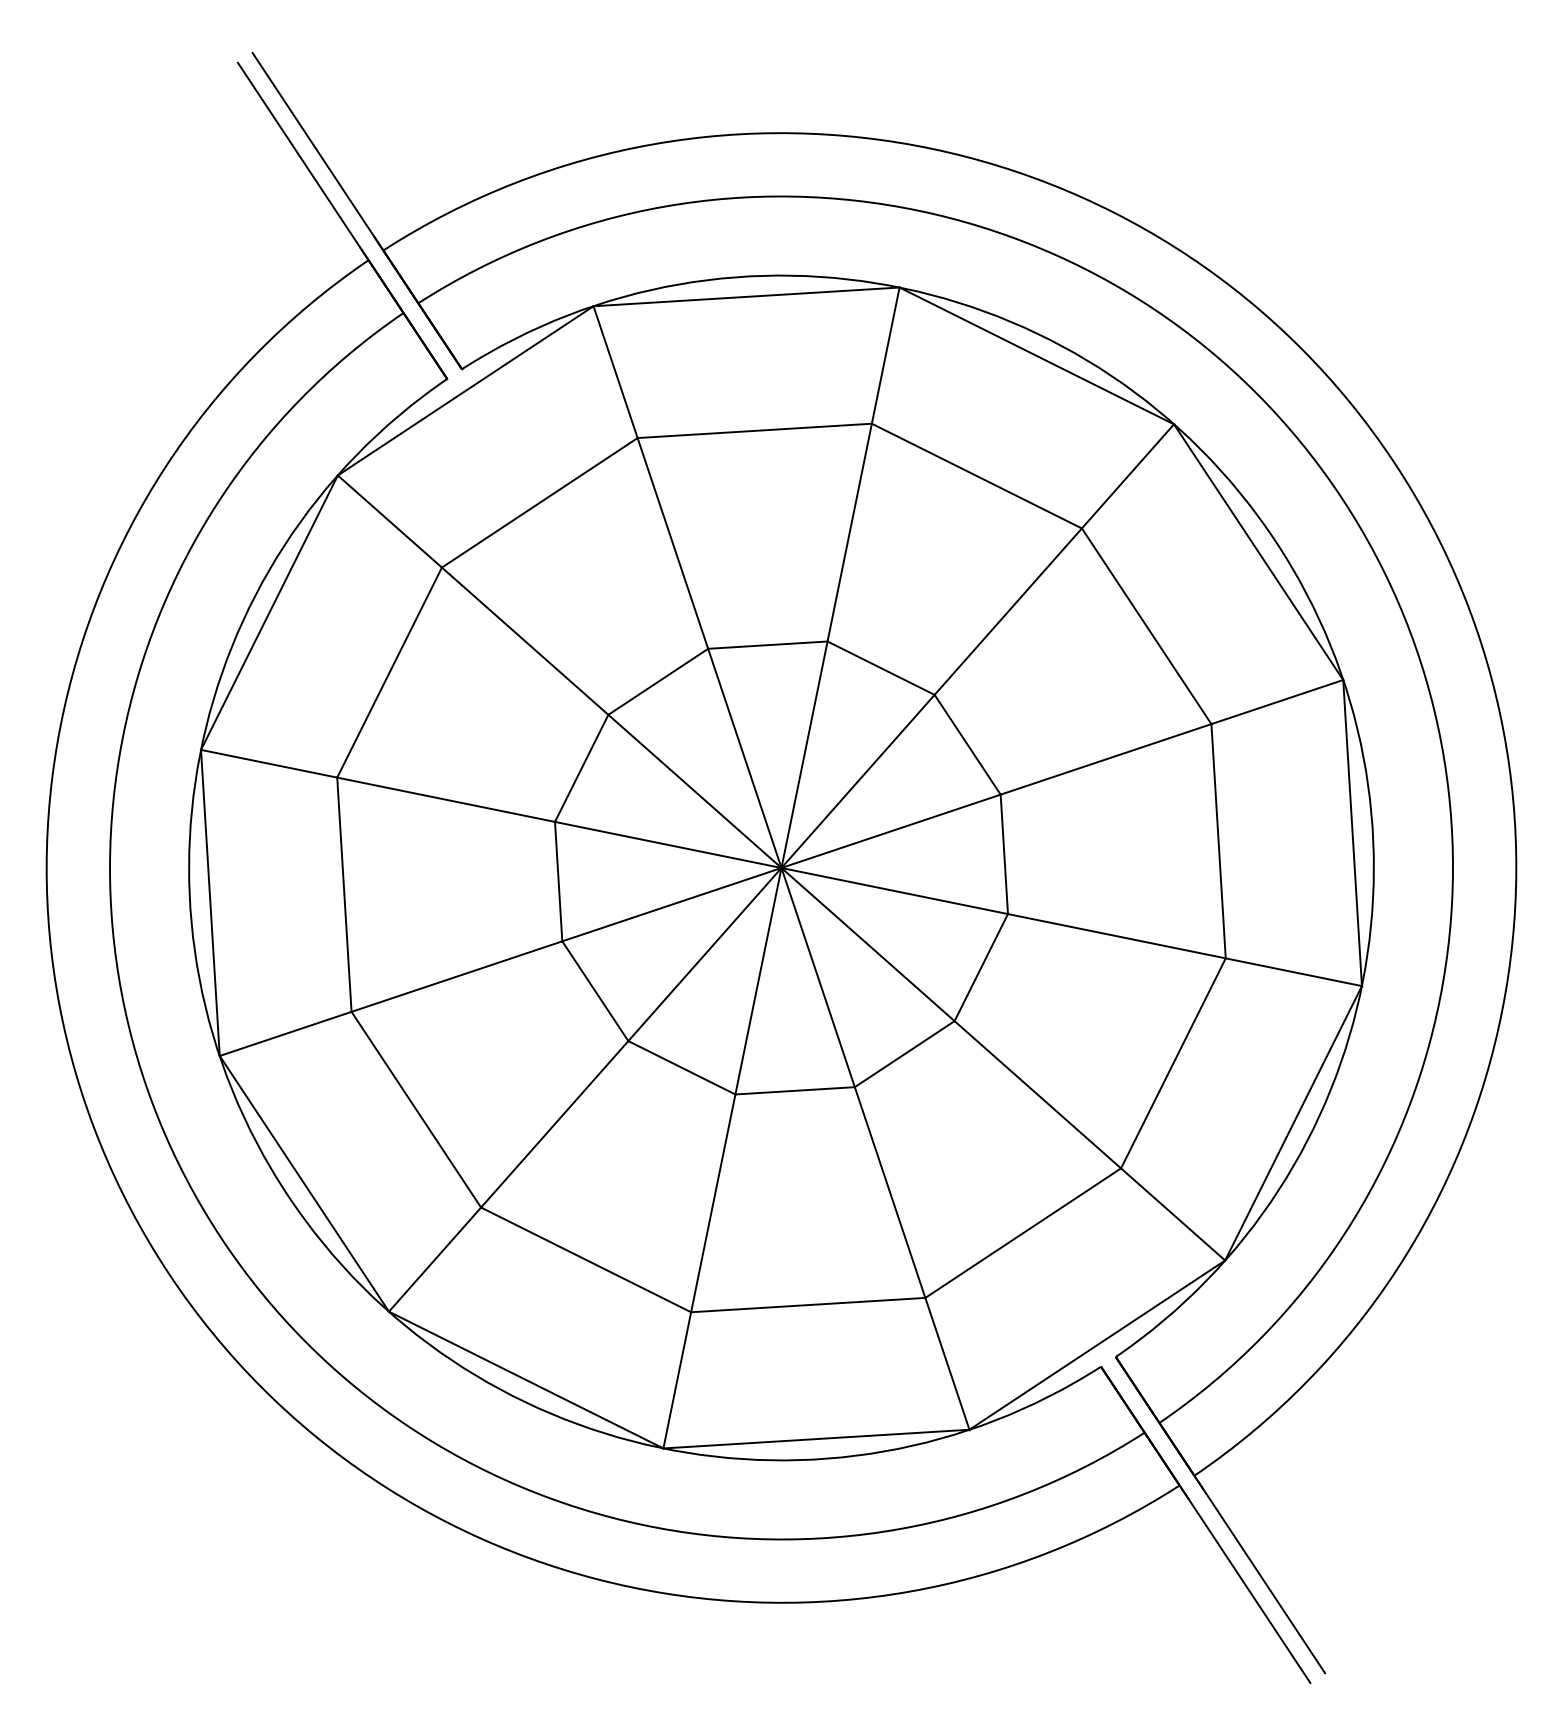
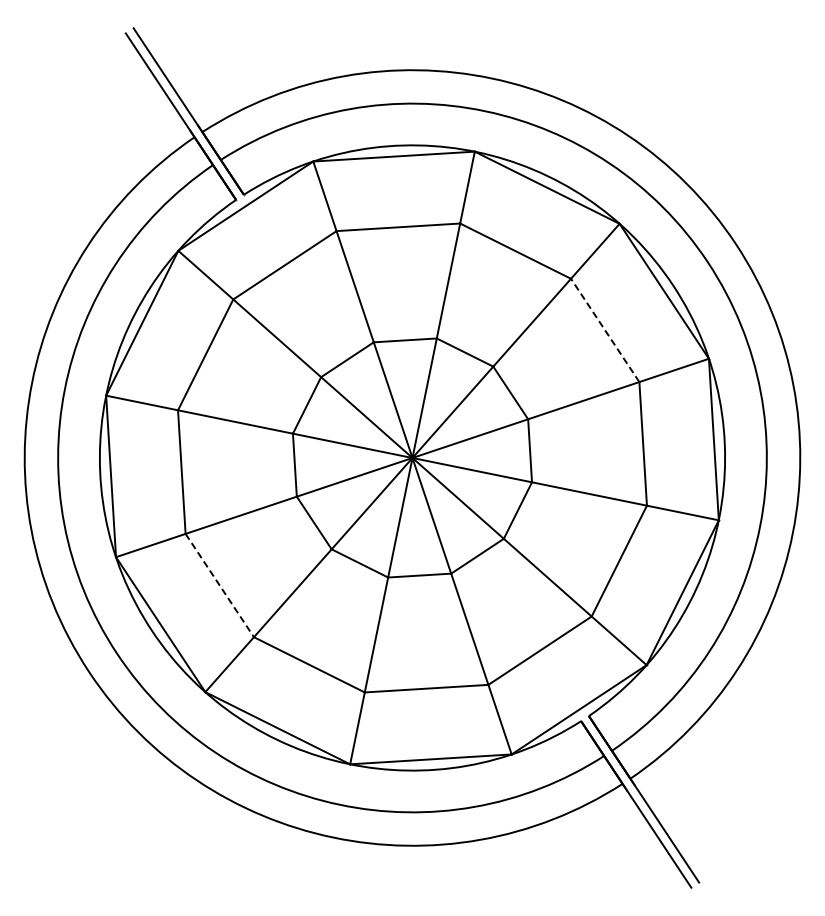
line: (1147, 626) -> (605, 330), solid -> dashed
line: (415, 1109) -> (219, 585), solid -> dashed

